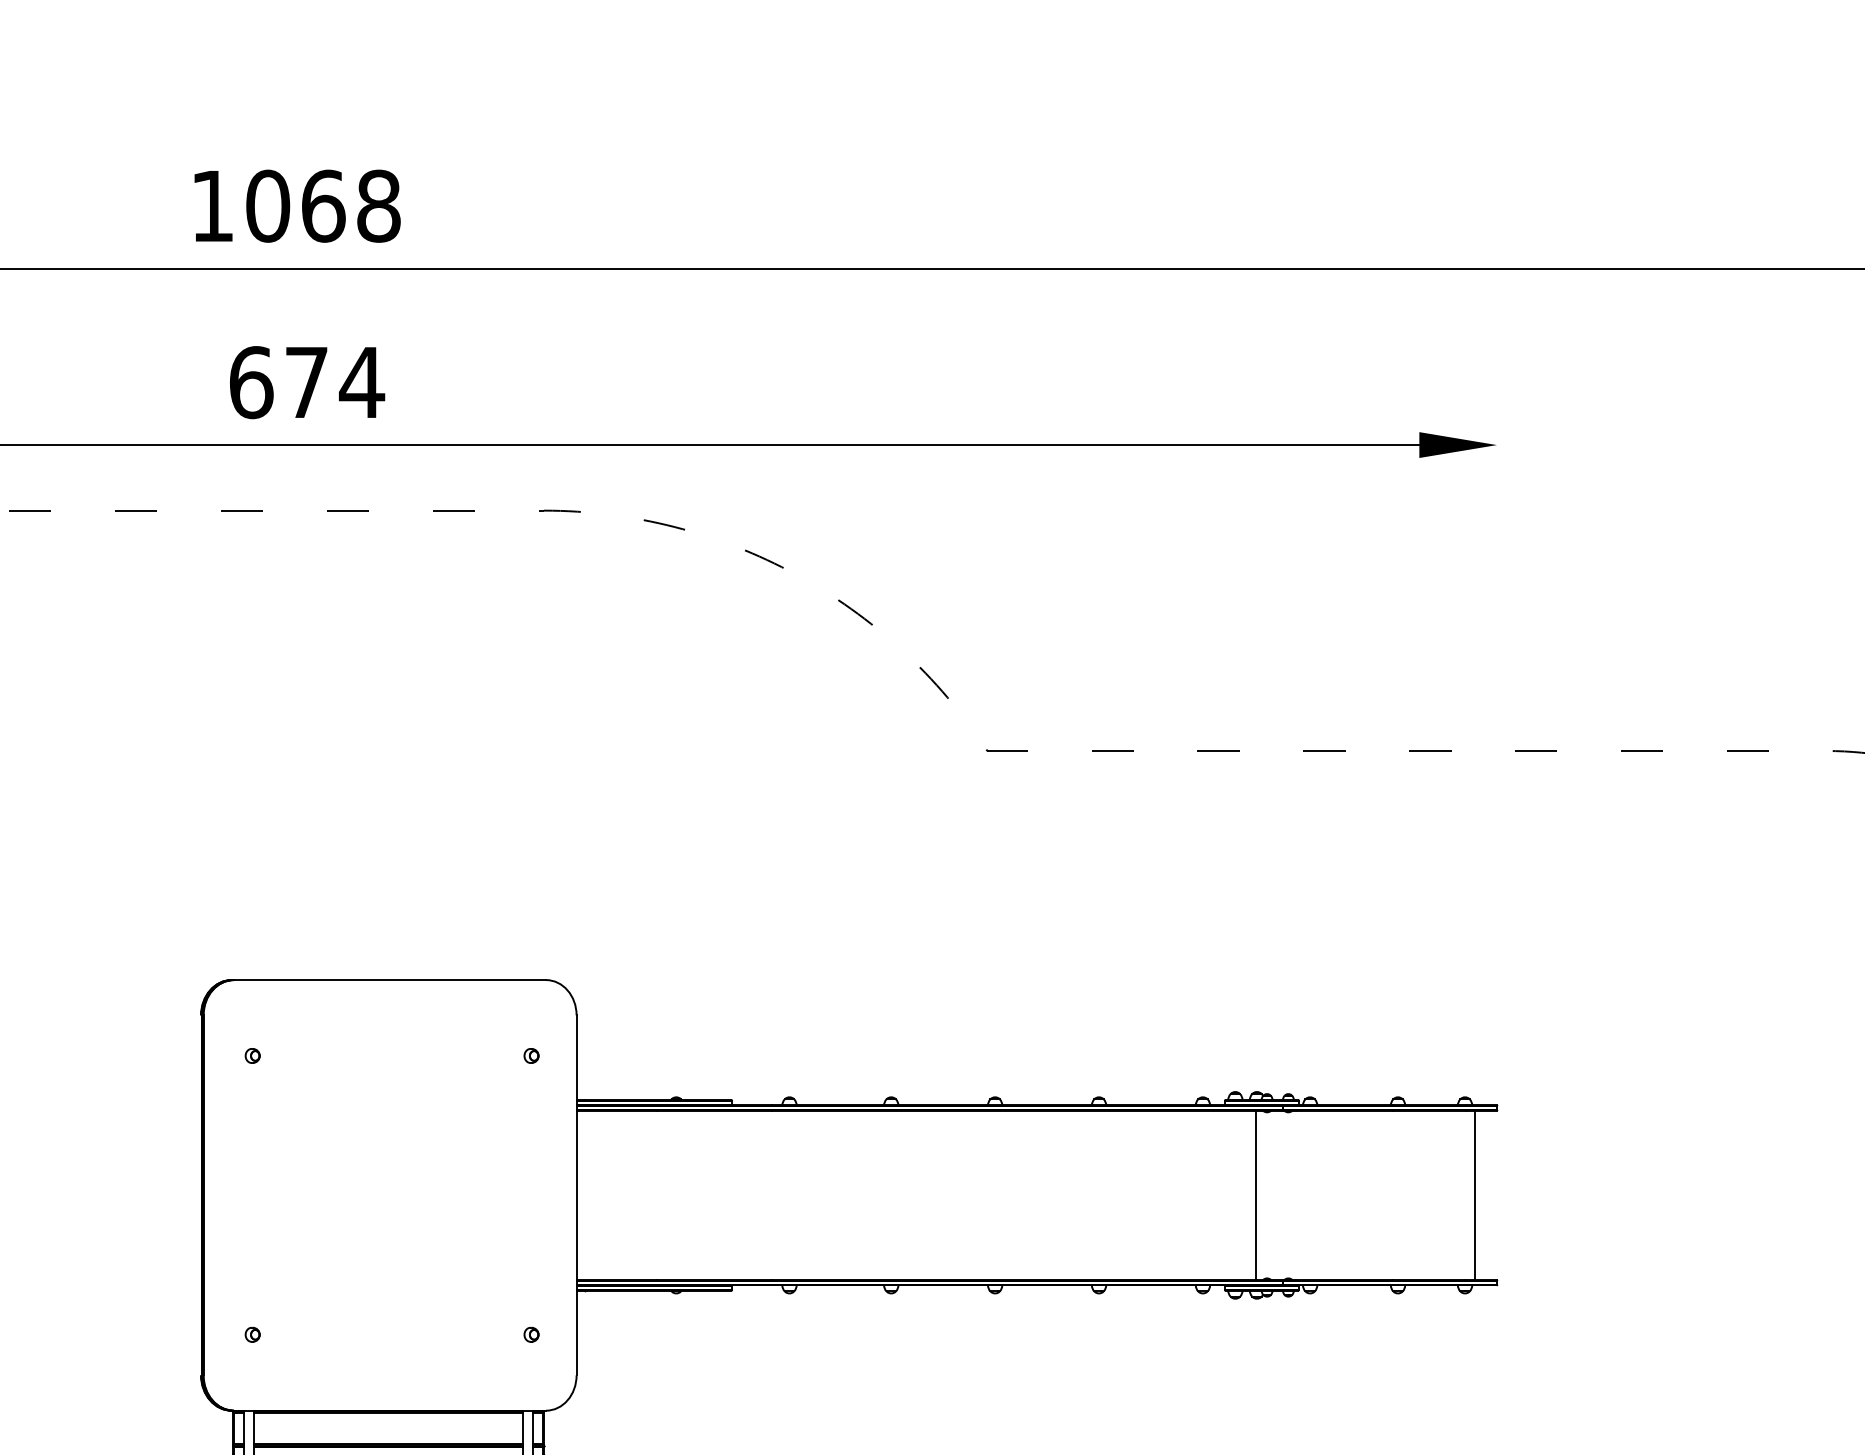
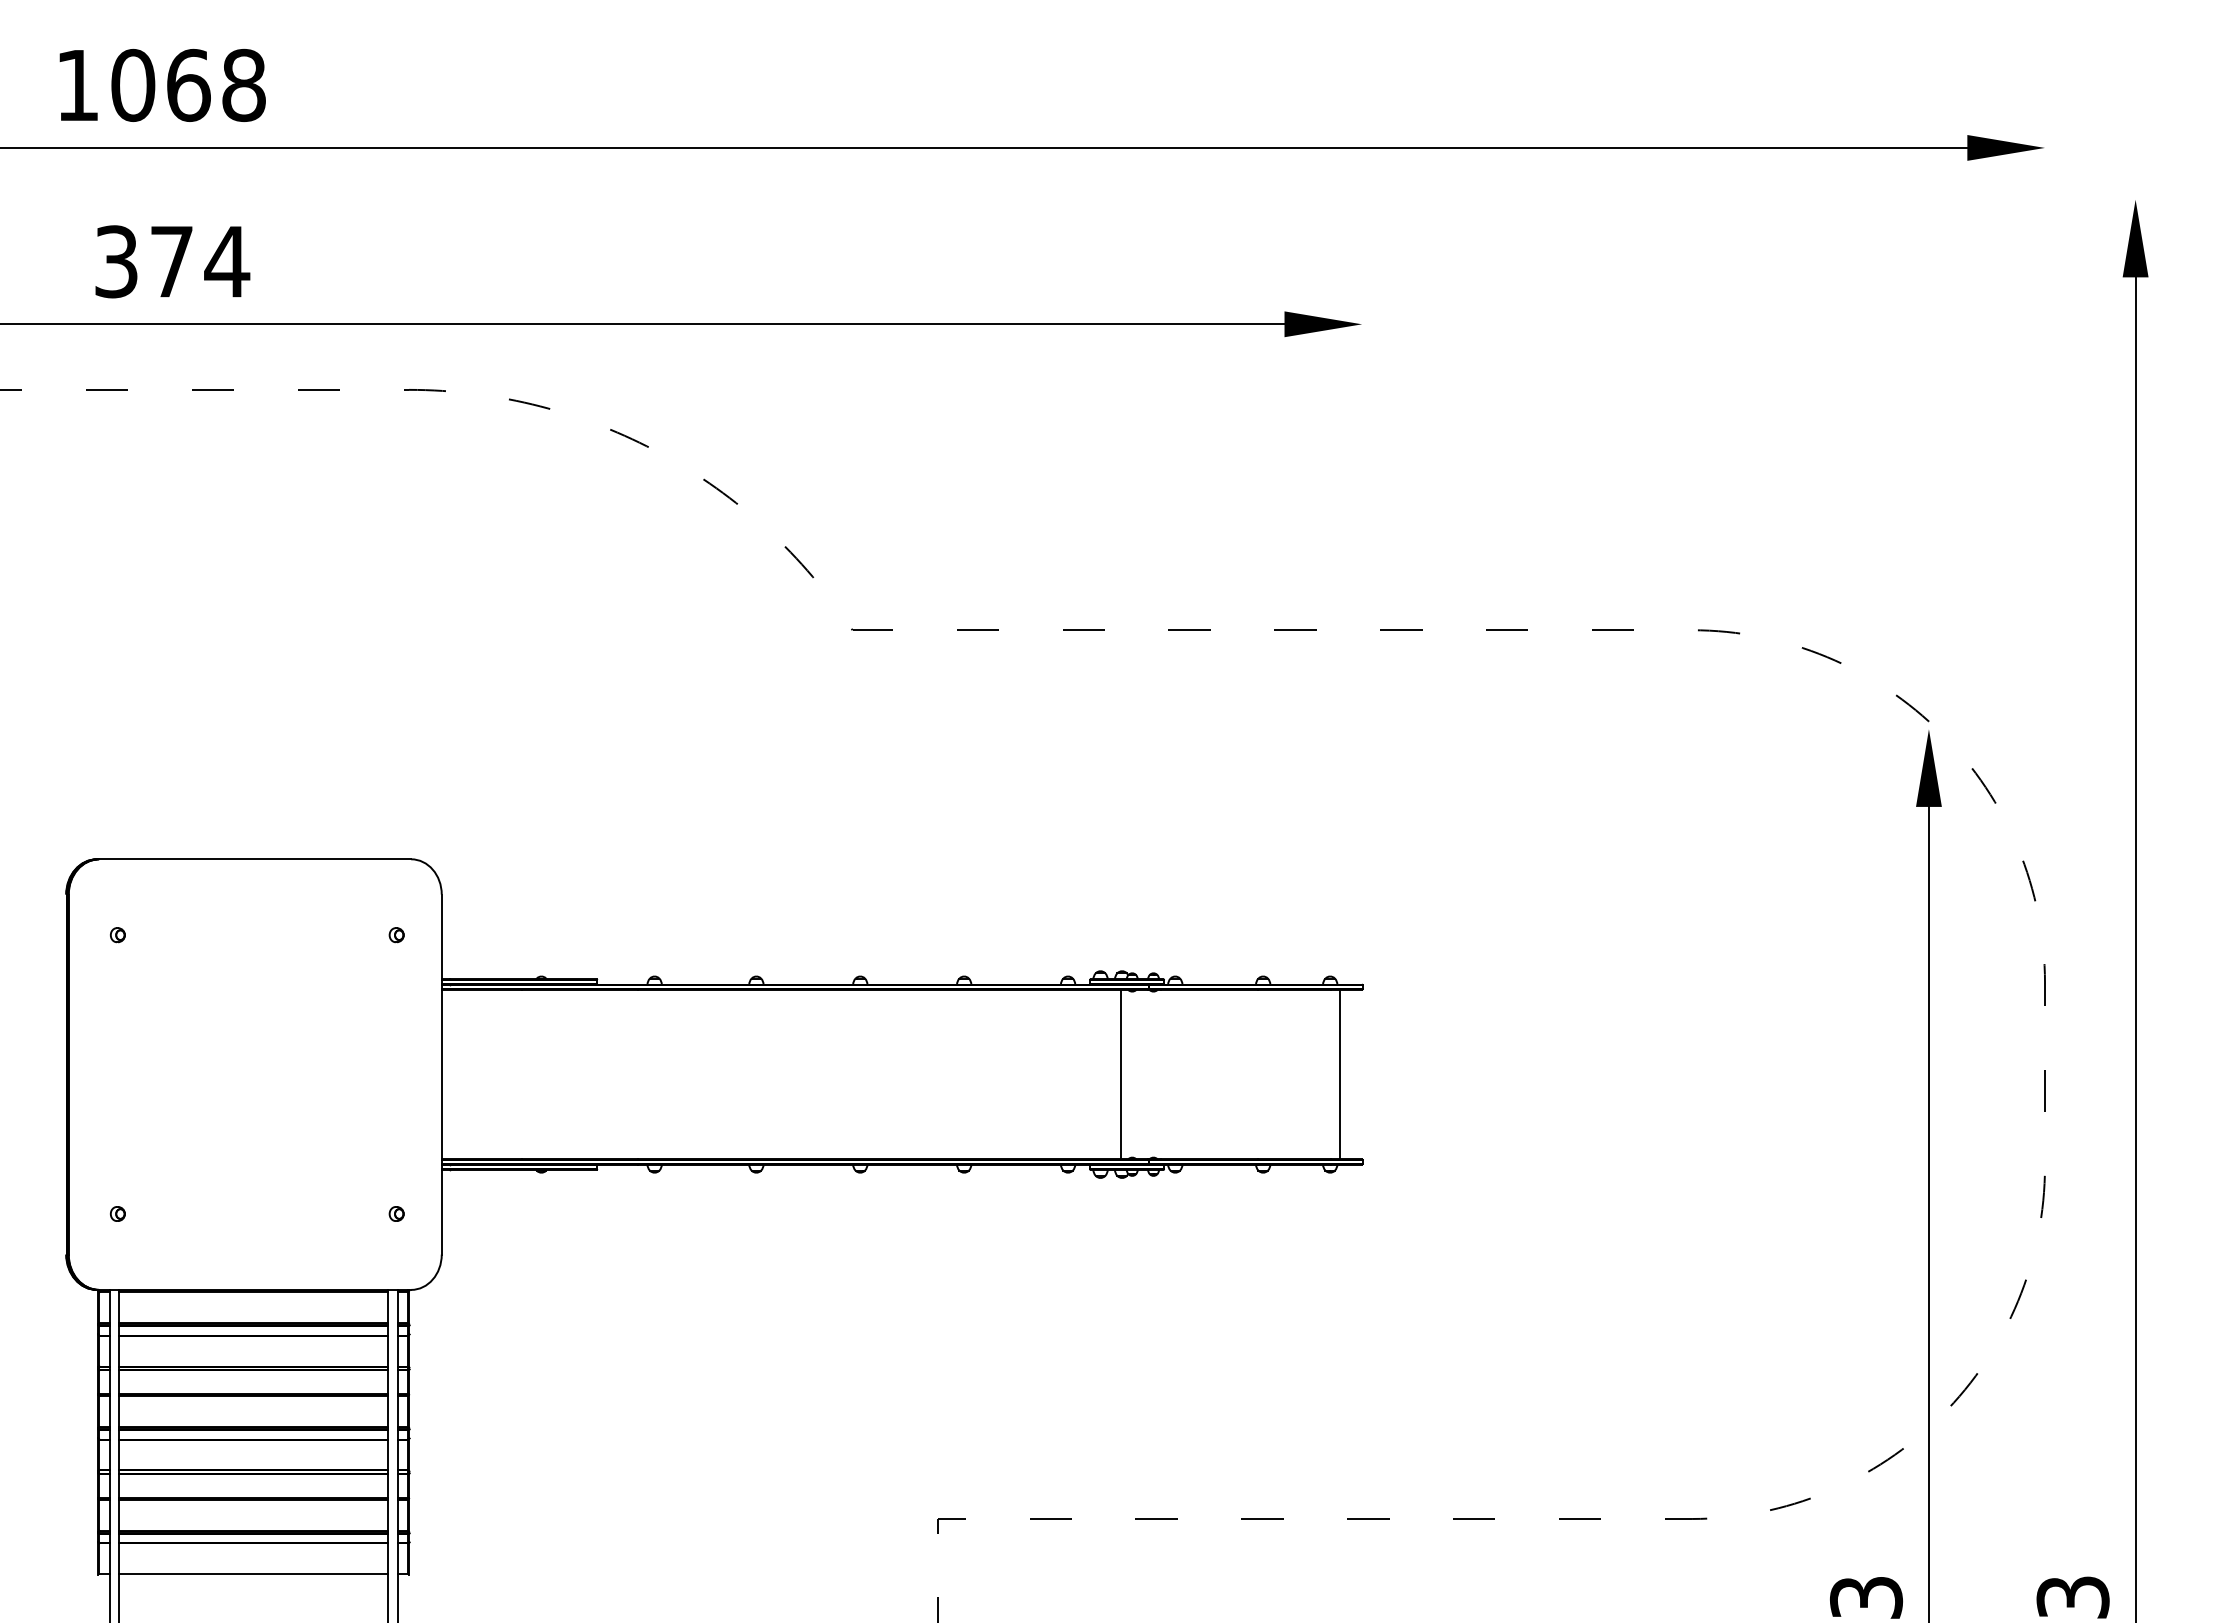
text: (251, 382) -> (116, 261), 674 -> 374

